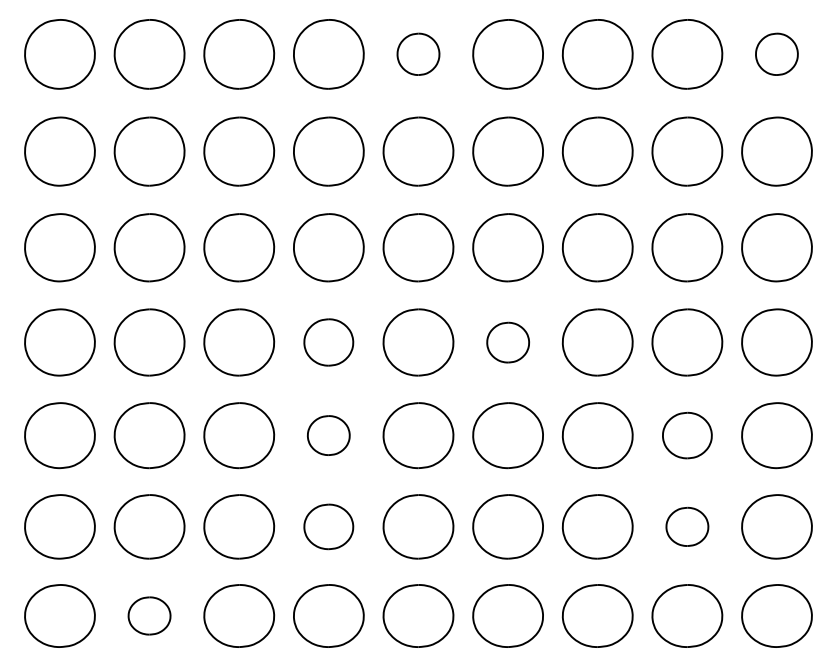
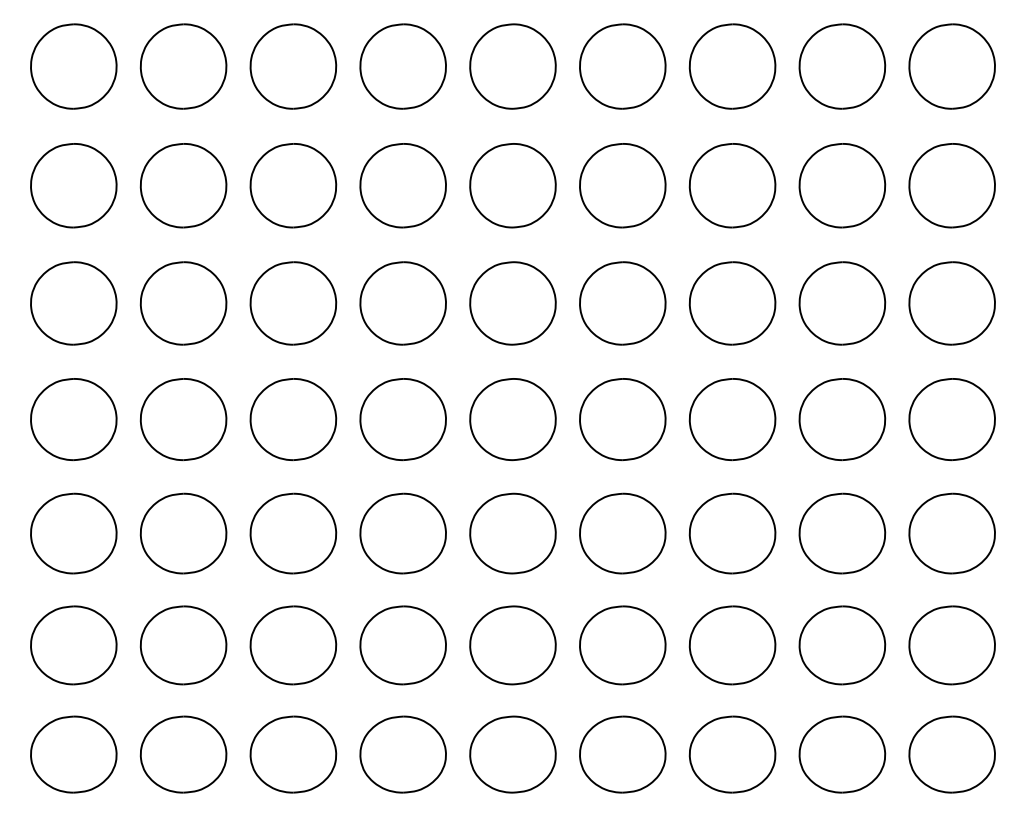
part: (418, 54) -> (512, 66), size x1.67
part: (776, 54) -> (951, 66), size x1.67
part: (328, 342) -> (402, 419), size x1.43
part: (507, 342) -> (622, 419), size x1.67
part: (328, 435) -> (402, 533), size x1.67
part: (687, 435) -> (842, 533), size x1.43
part: (328, 526) -> (402, 645), size x1.43
part: (687, 526) -> (842, 645), size x1.67
part: (149, 615) -> (183, 754), size x1.67

